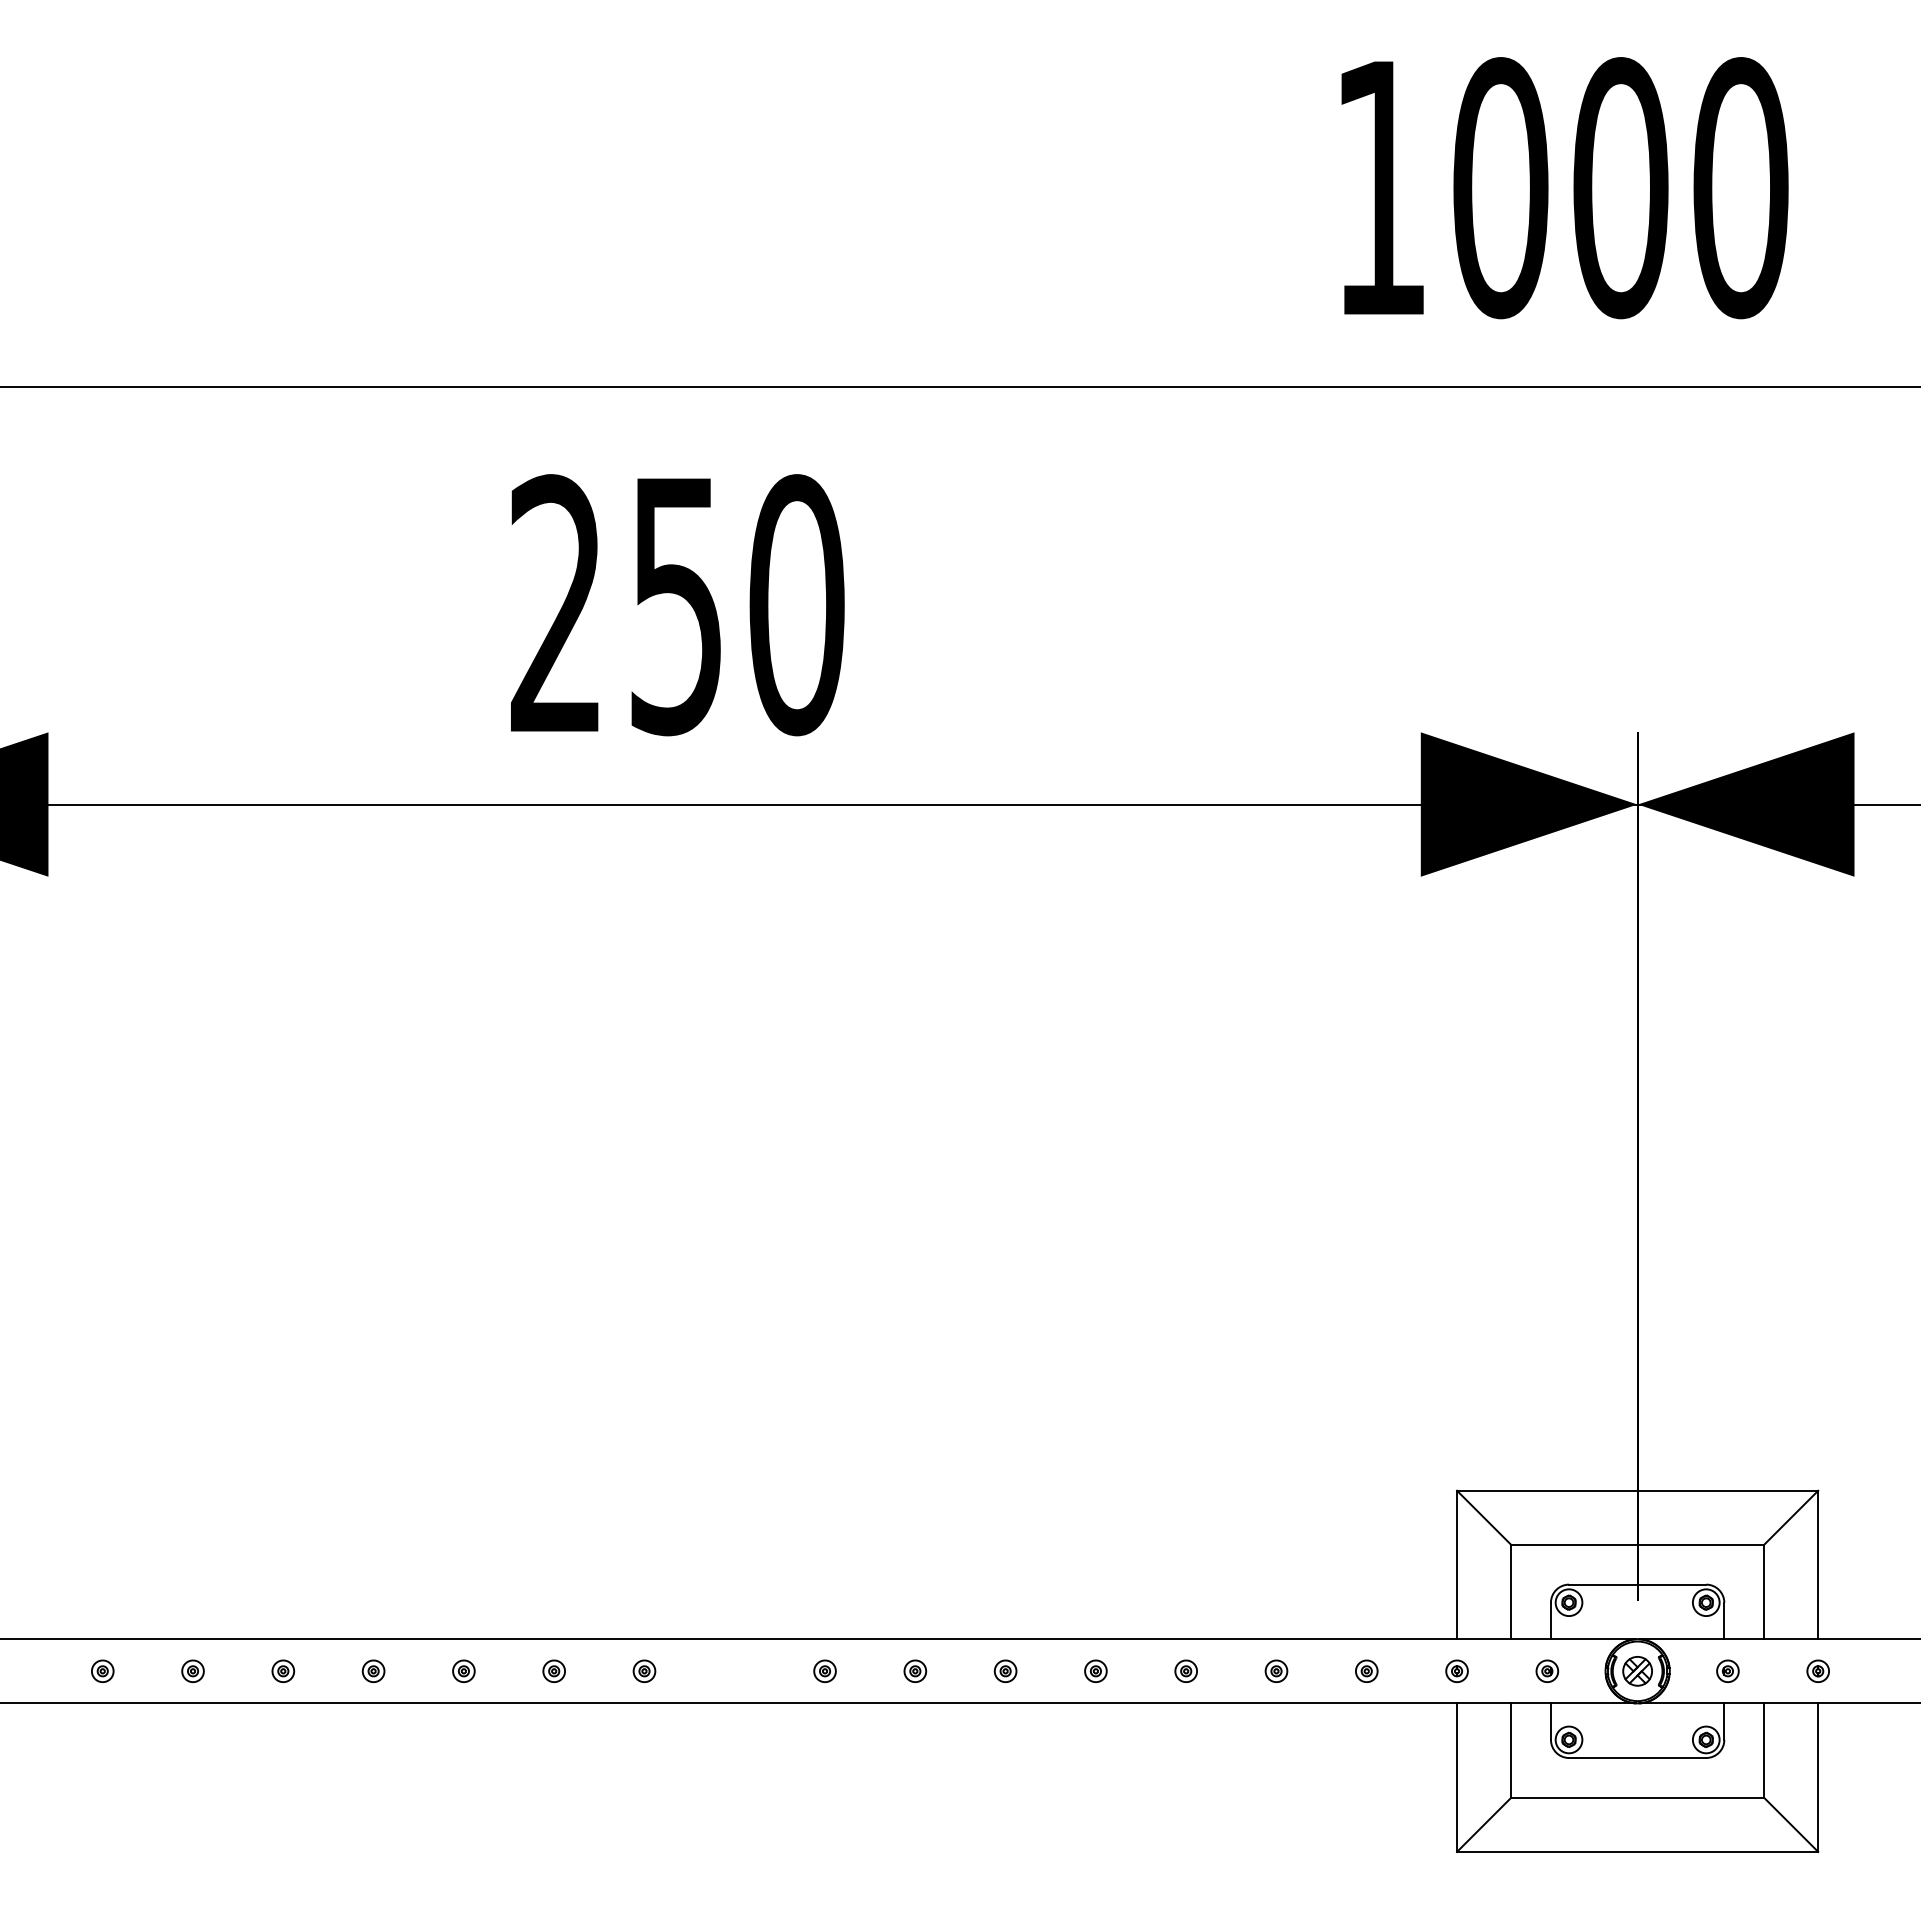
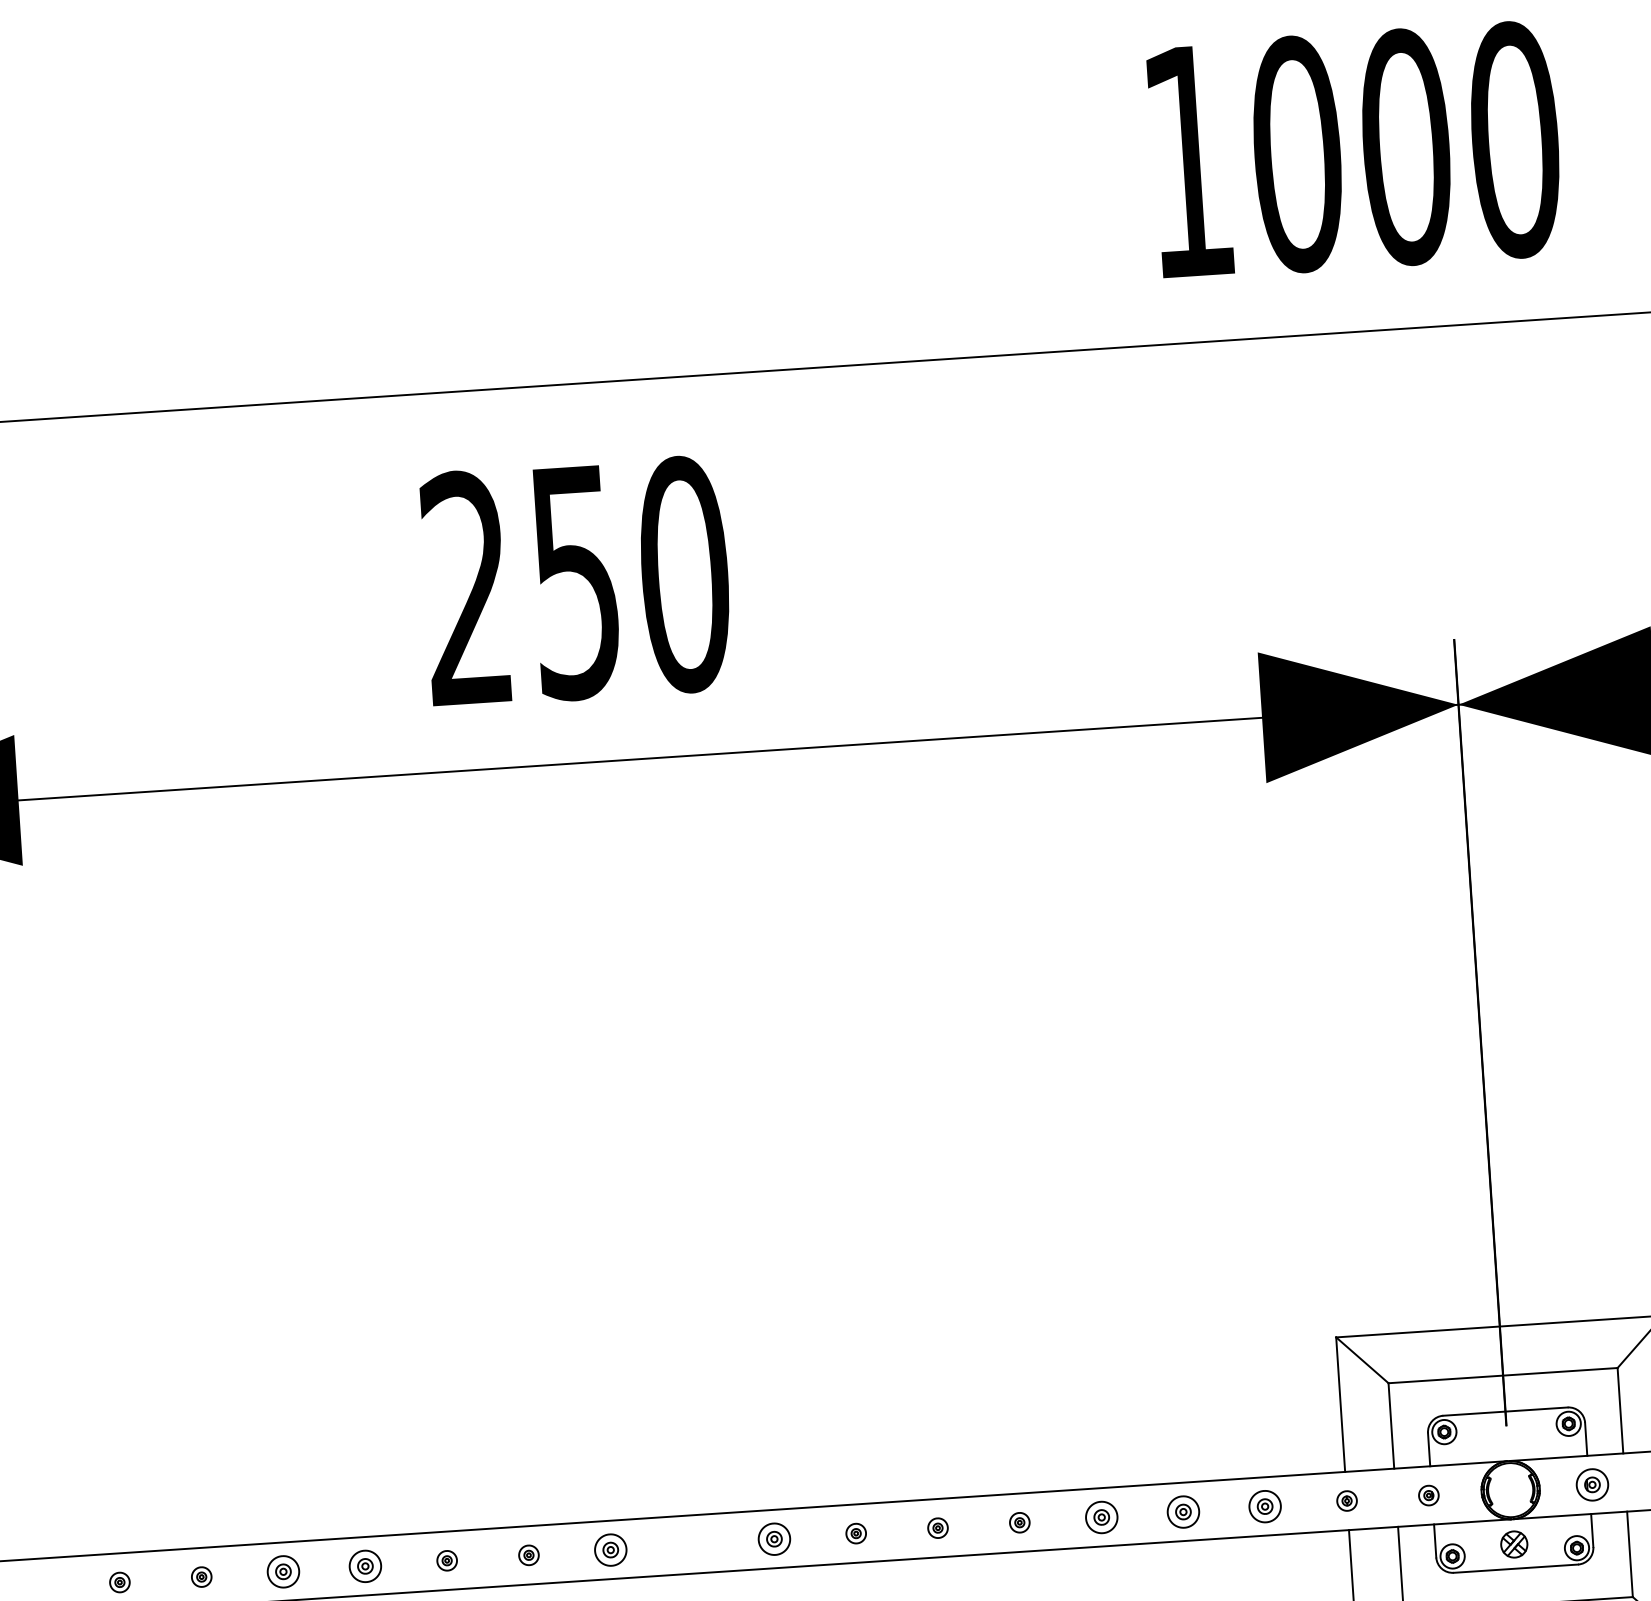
part: (283, 1670) -> (283, 1570), size x1.6
part: (373, 1670) -> (365, 1565), size x1.6
part: (644, 1670) -> (610, 1549), size x1.6
part: (824, 1670) -> (773, 1538), size x1.6
part: (1185, 1670) -> (1100, 1516), size x1.6
part: (1276, 1670) -> (1183, 1511), size x1.6
part: (1366, 1670) -> (1264, 1505), size x1.6
part: (1727, 1670) -> (1592, 1484), size x1.6
part: (1637, 1671) -> (1514, 1544), moved

